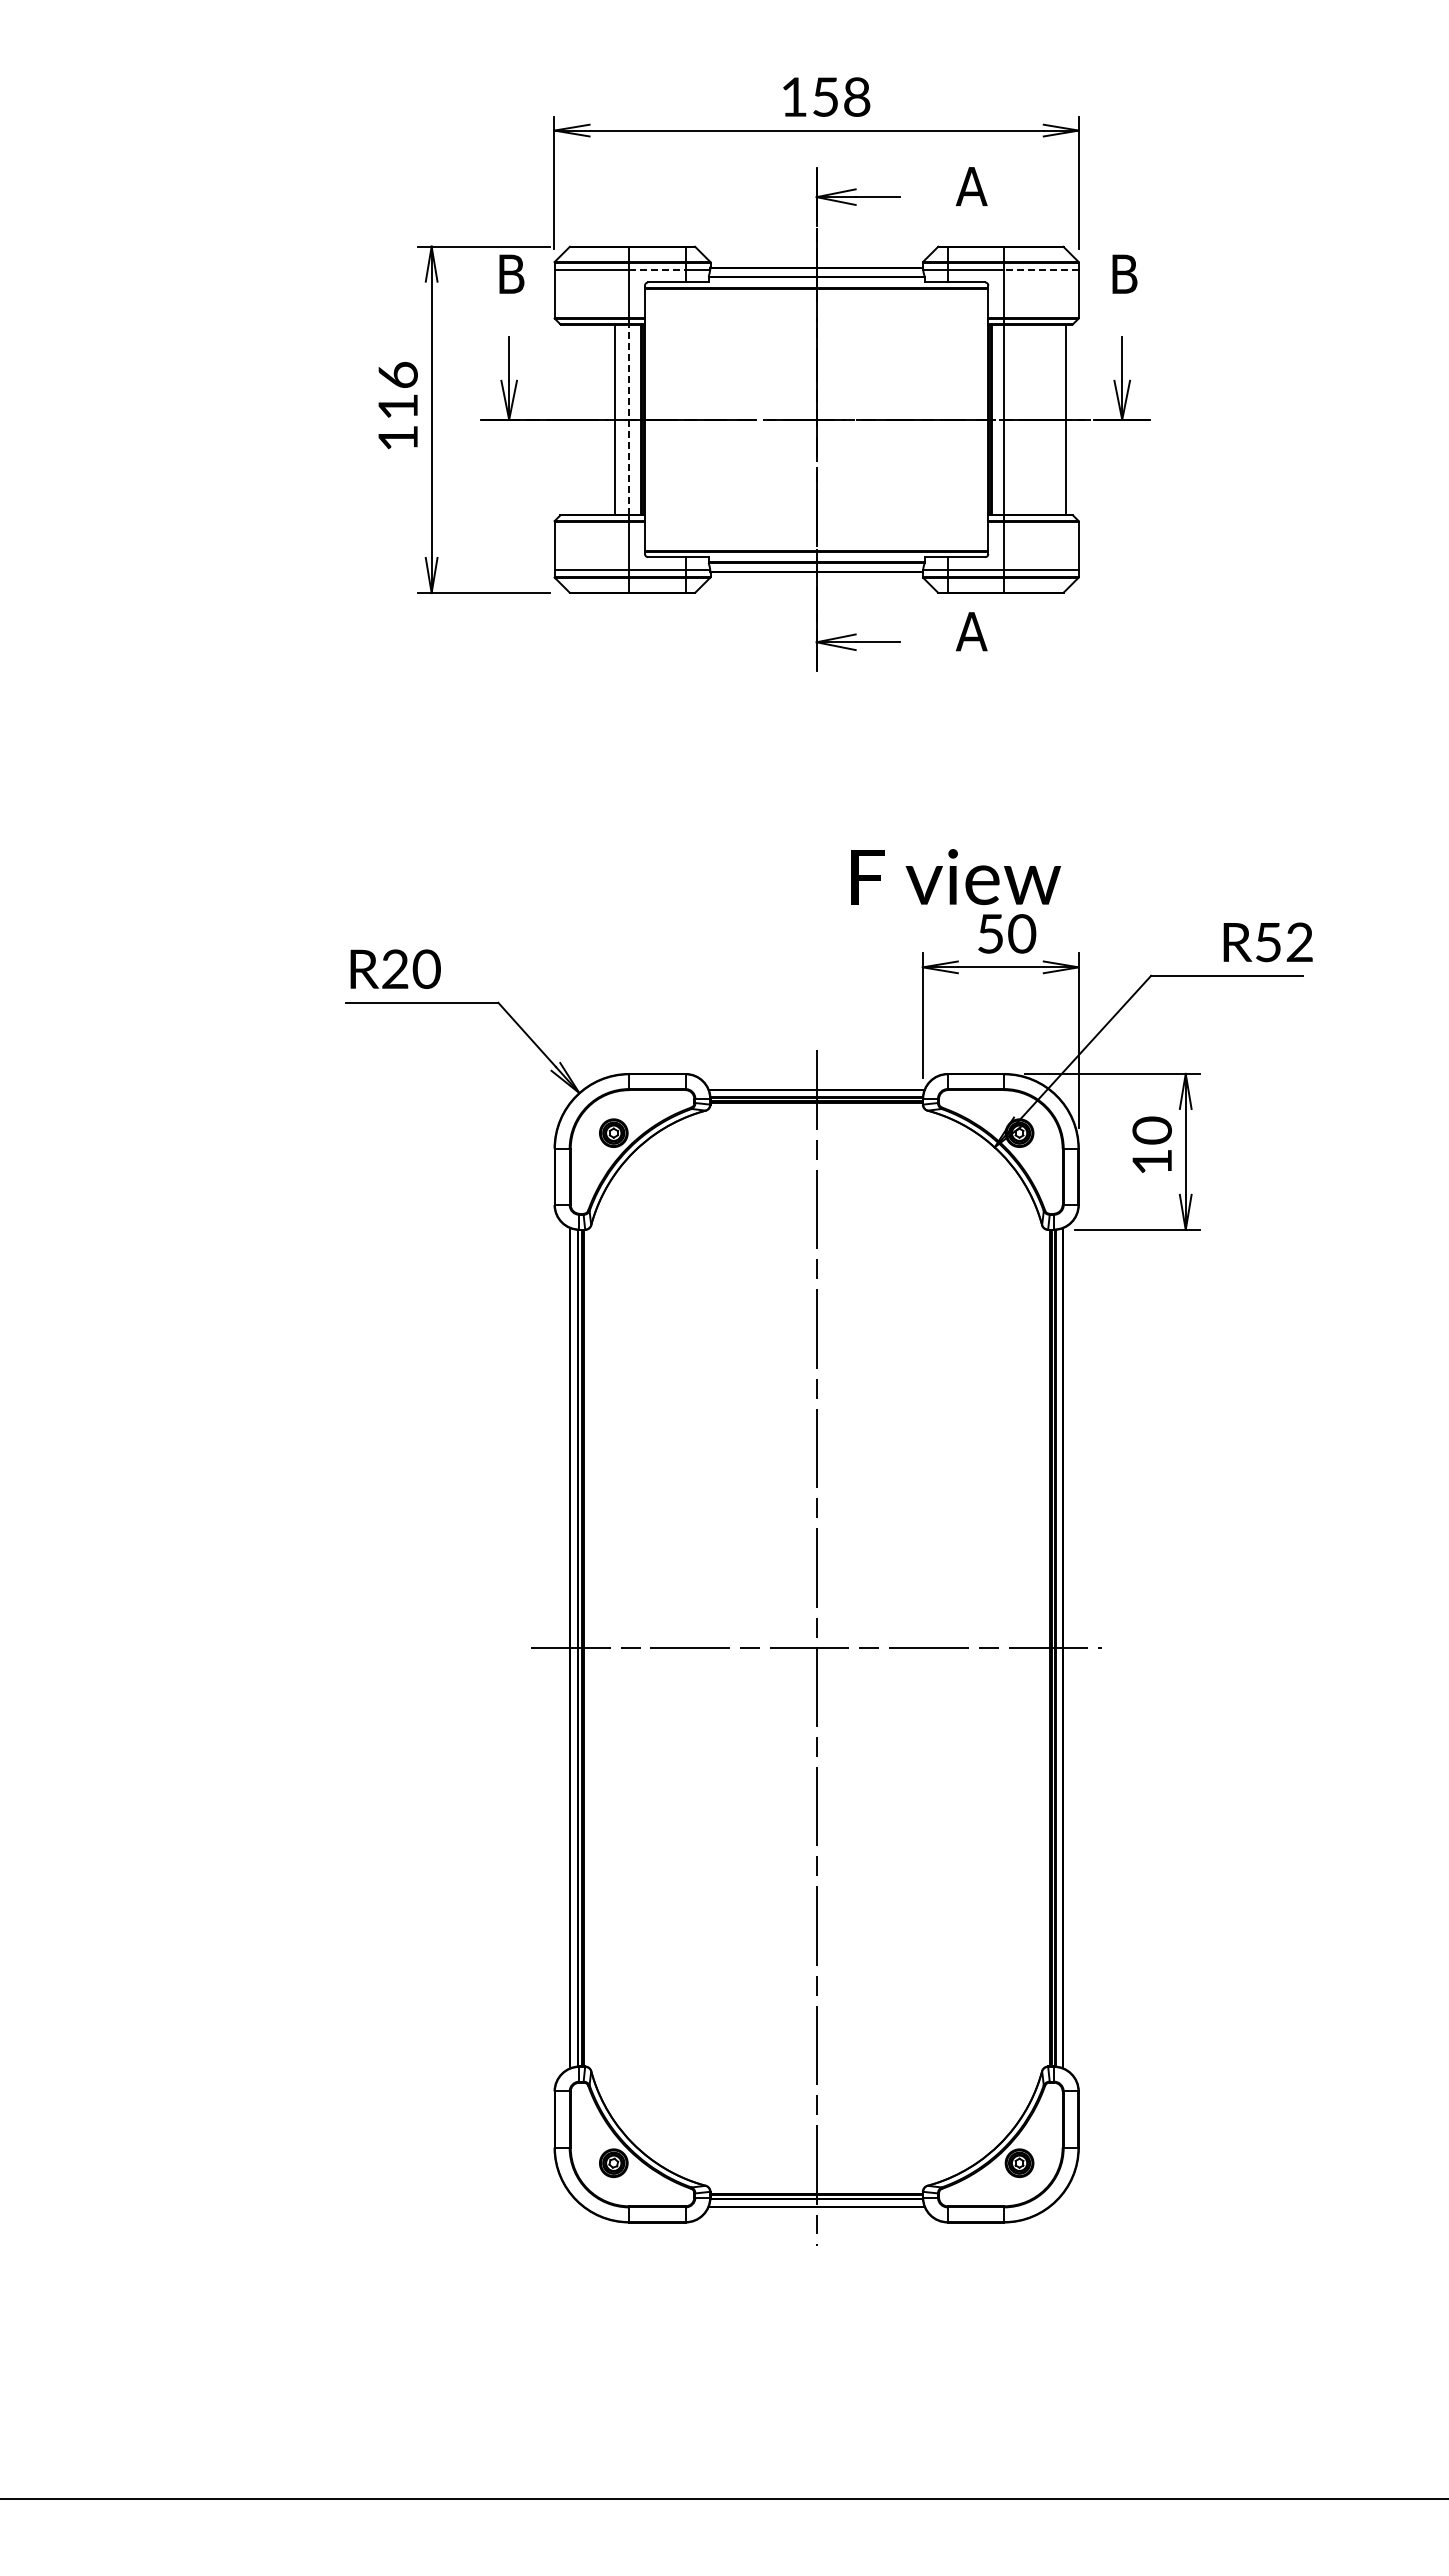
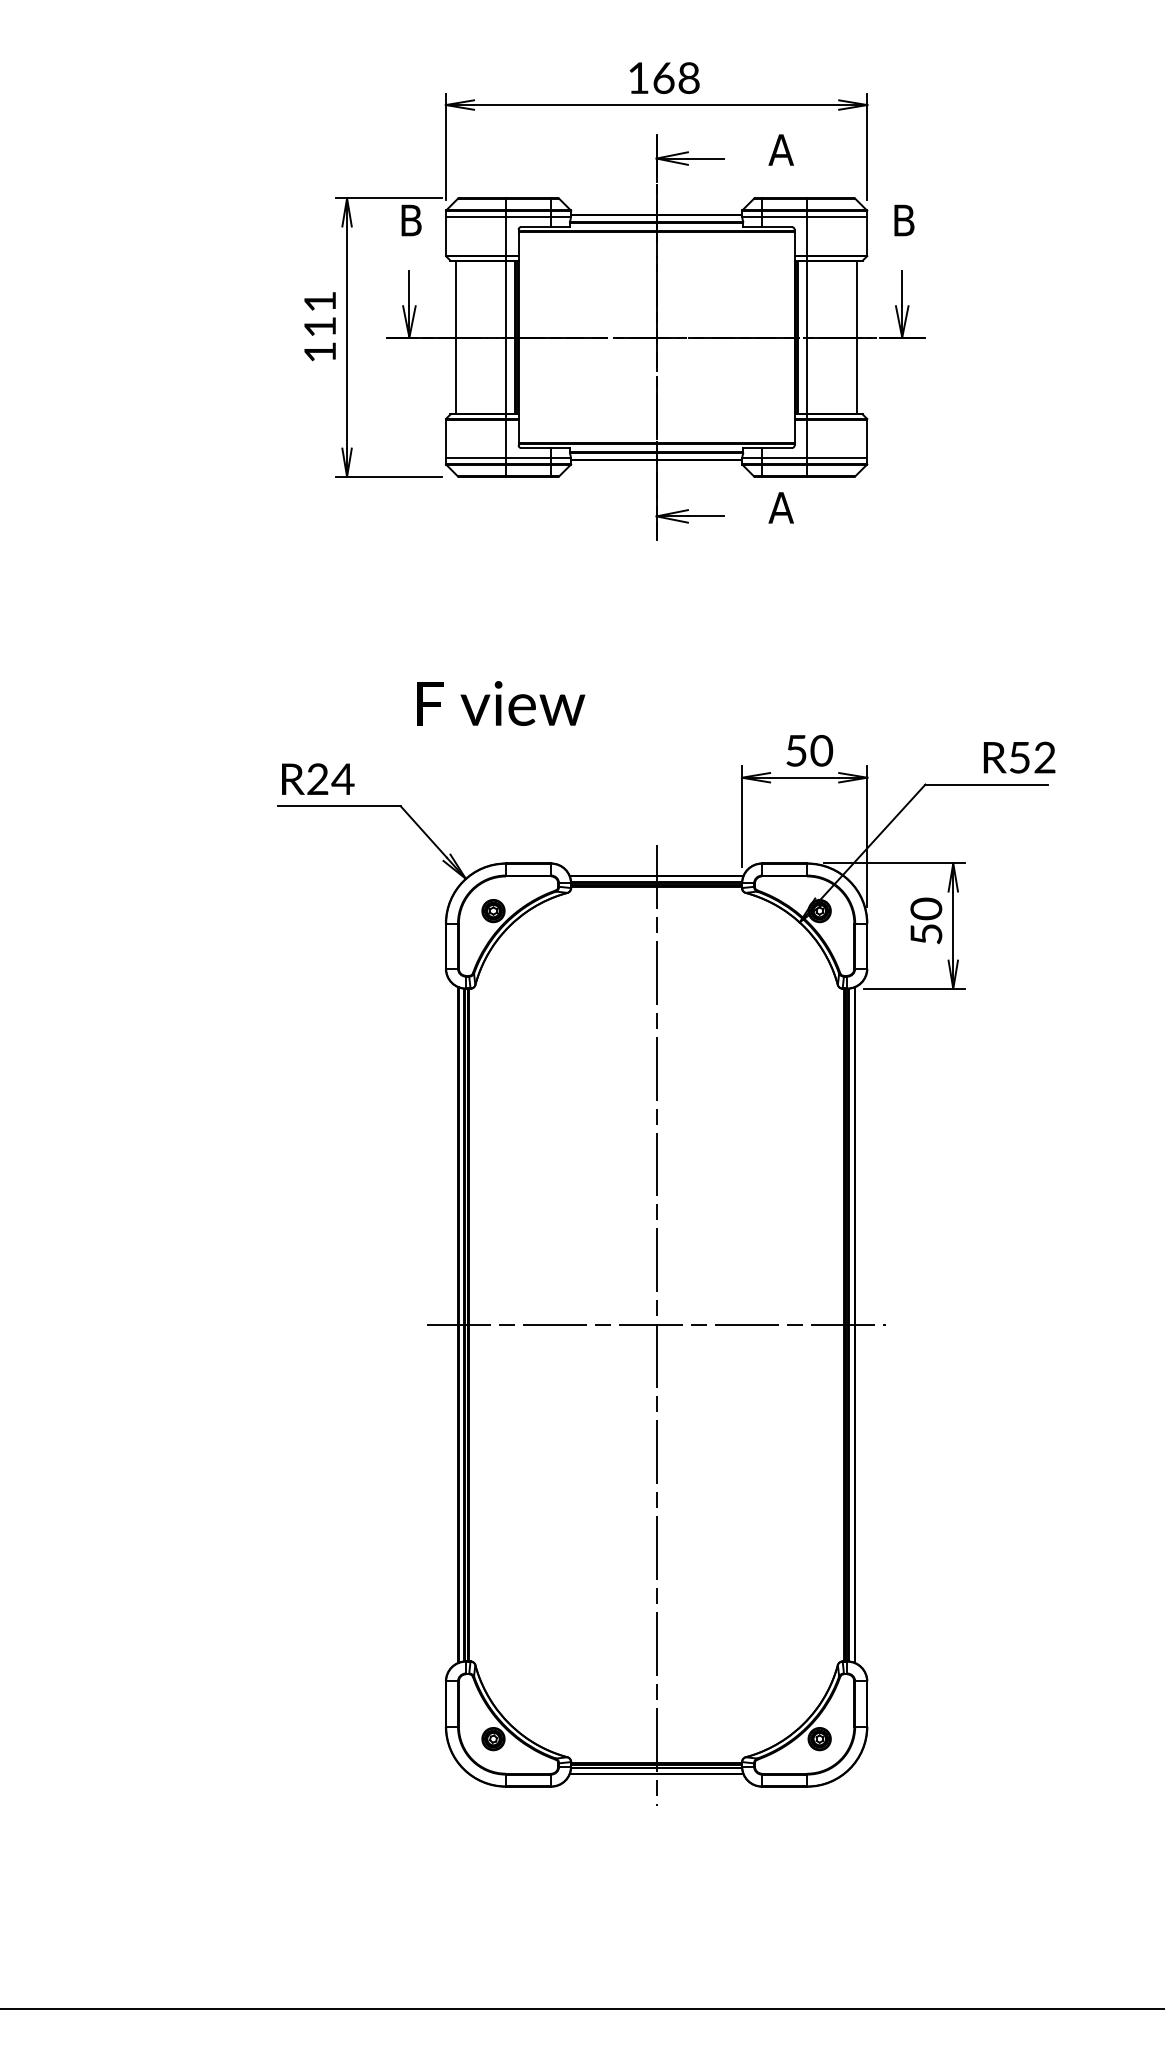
text: (826, 96) -> (664, 77), 158 -> 168
line: (657, 270) -> (528, 217), dashed -> solid
line: (1040, 270) -> (836, 217), dashed -> solid
text: (397, 374) -> (319, 301), 116 -> 111
line: (614, 419) -> (455, 337), moved
line: (629, 419) -> (506, 337), dashed -> solid
text: (955, 877) -> (500, 703), moved
text: (426, 968) -> (342, 778), R20 -> R24
text: (1152, 1162) -> (926, 934), 10 -> 50

